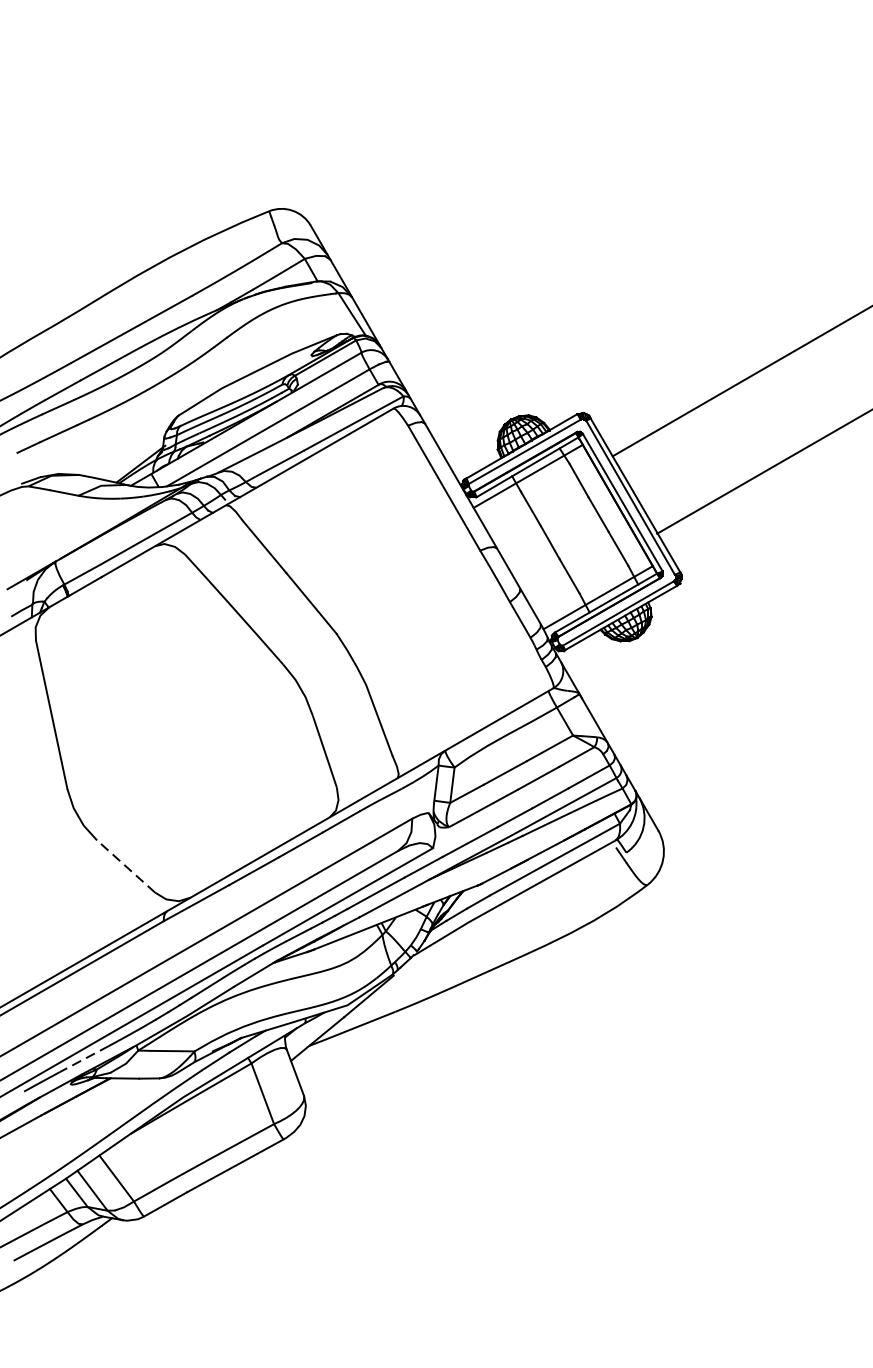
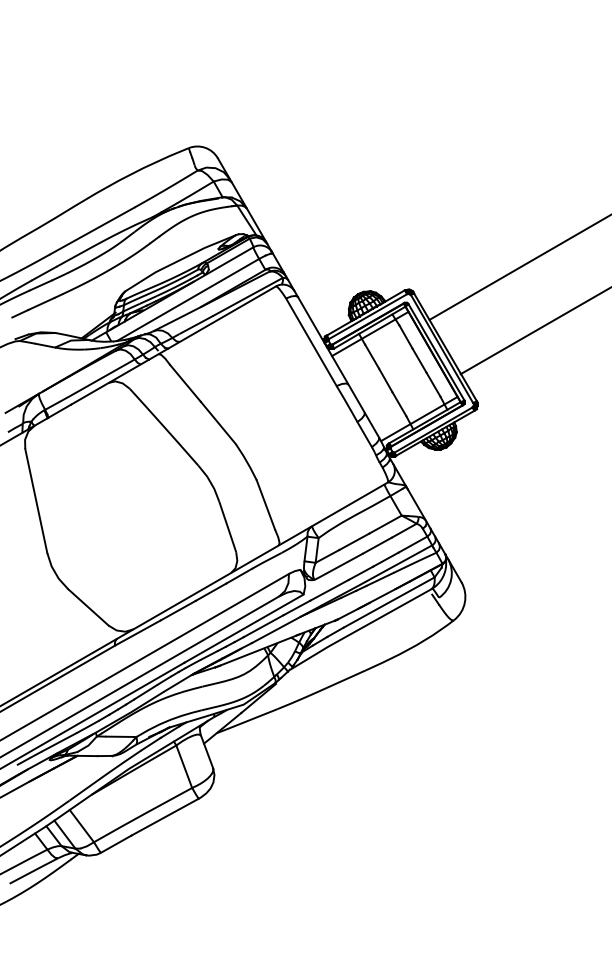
line: (126, 866) -> (88, 607), dashed -> solid
line: (83, 1059) -> (58, 742), dashed -> solid

